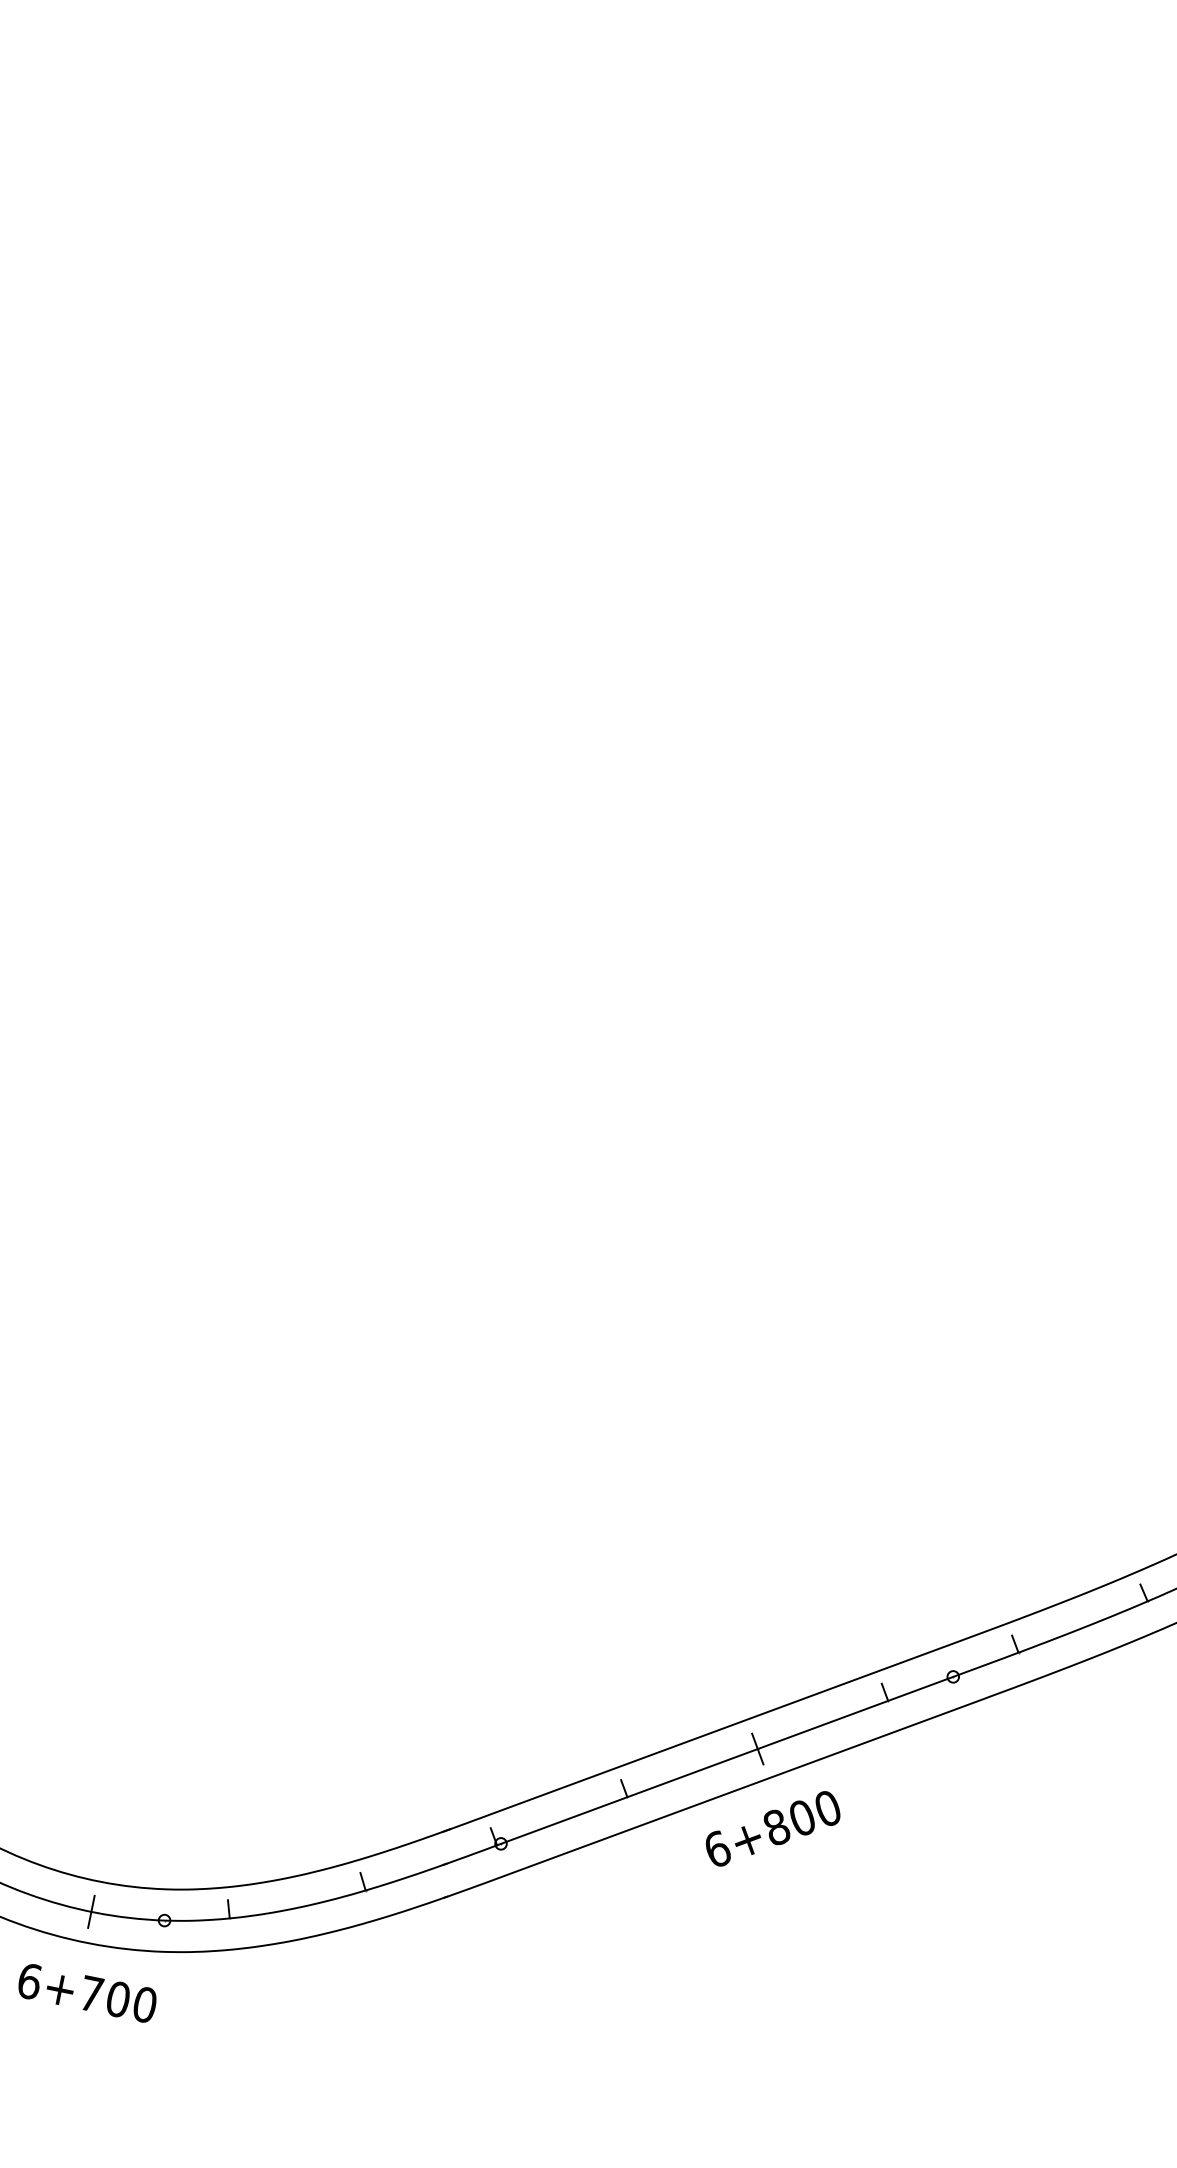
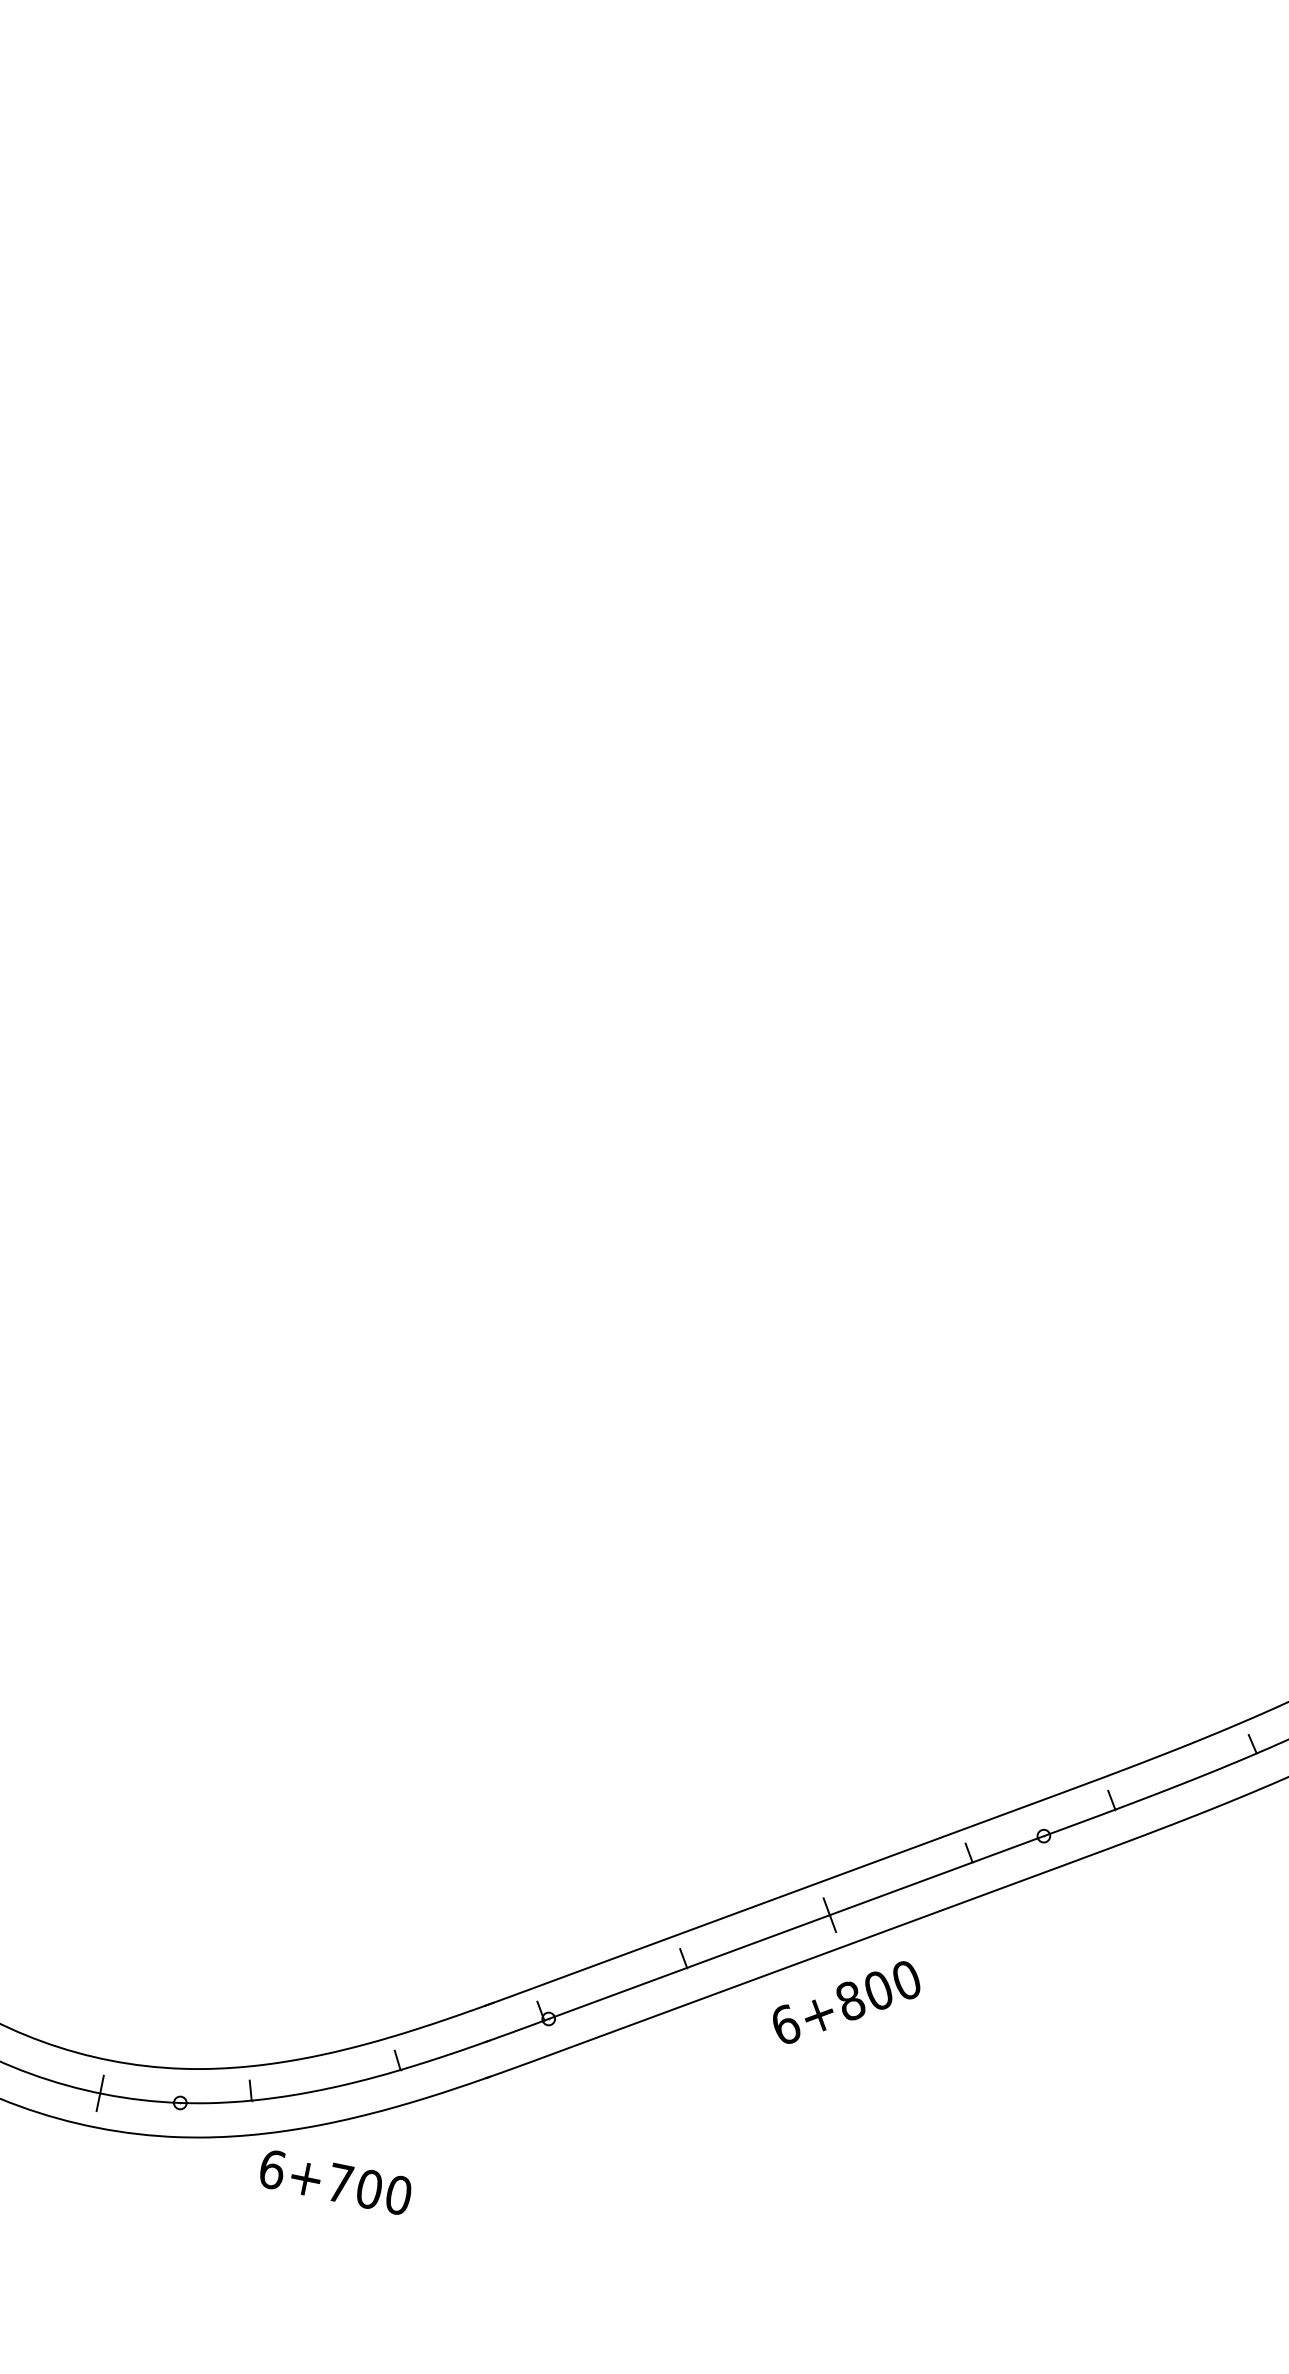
text: (87, 1993) -> (335, 2182), moved

